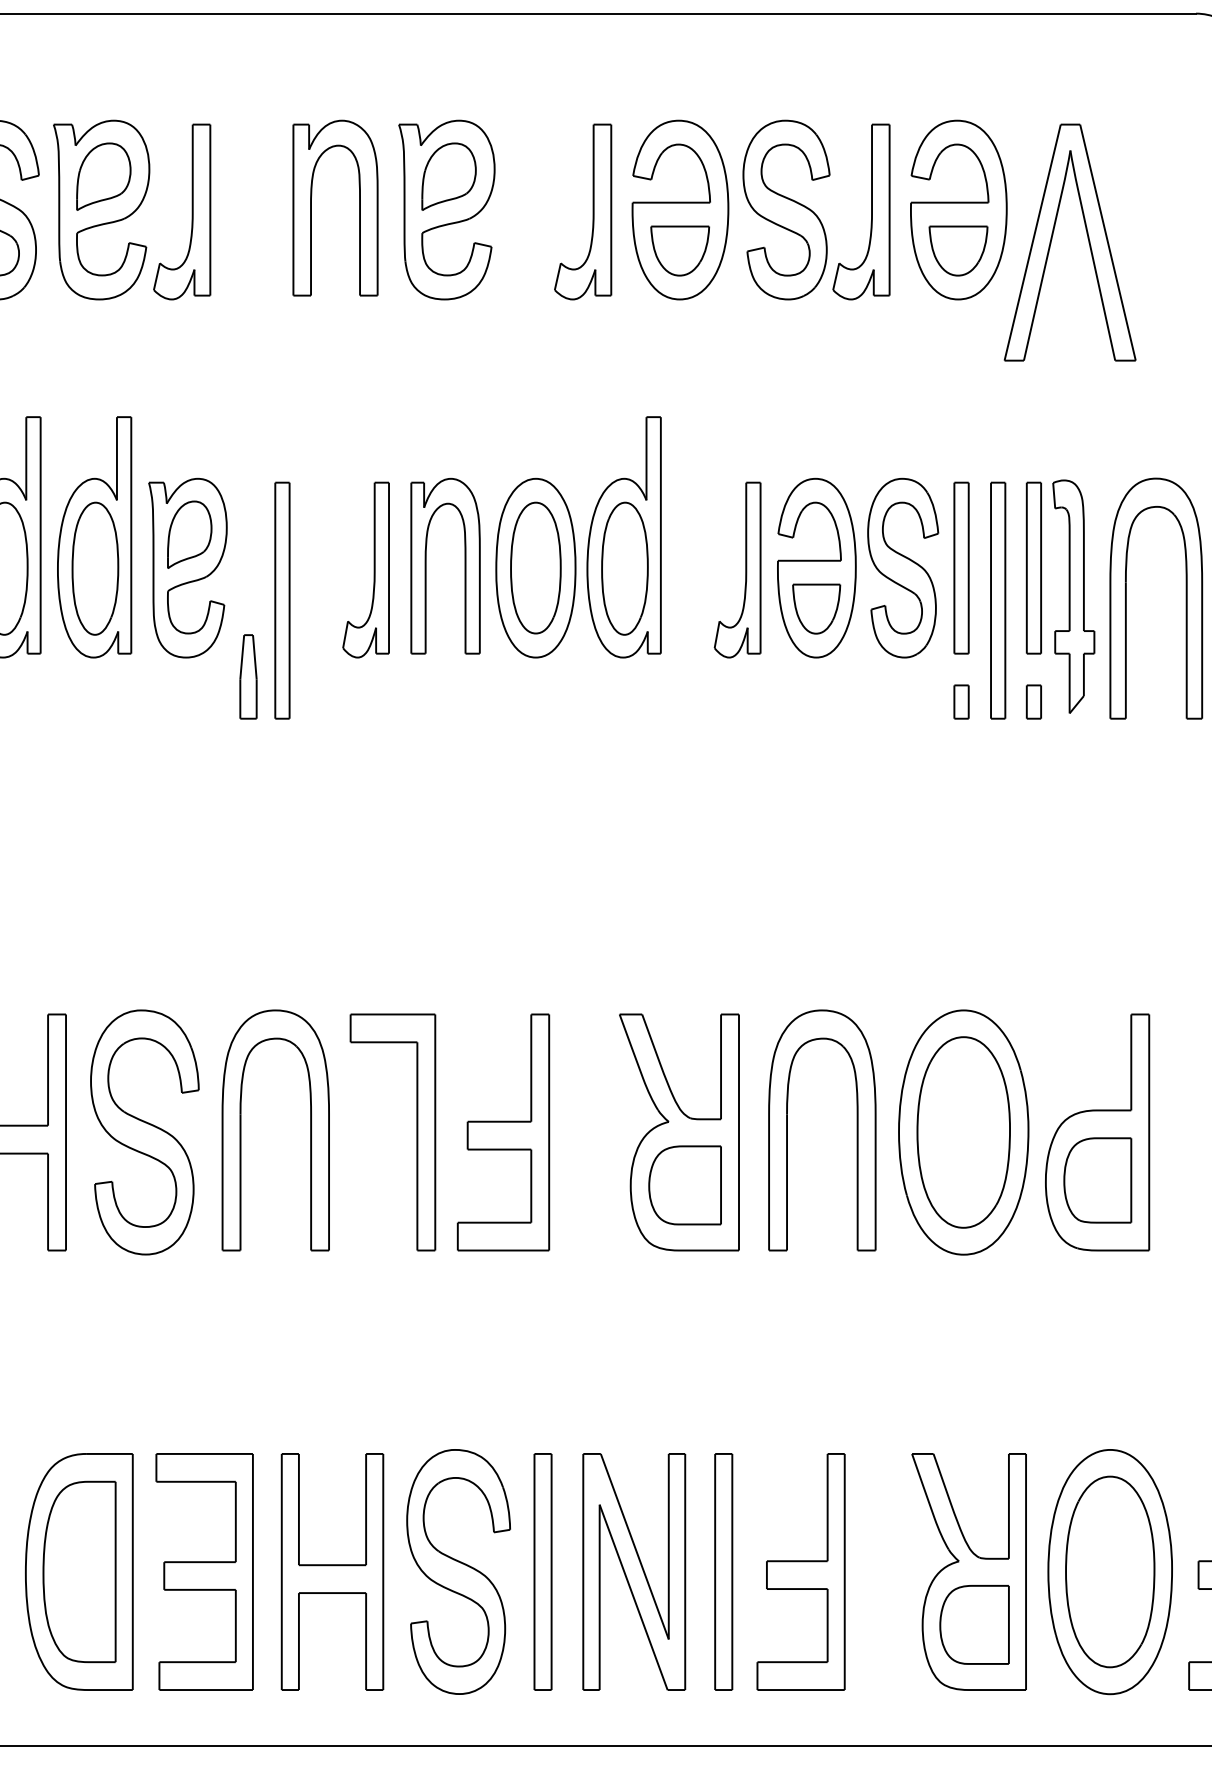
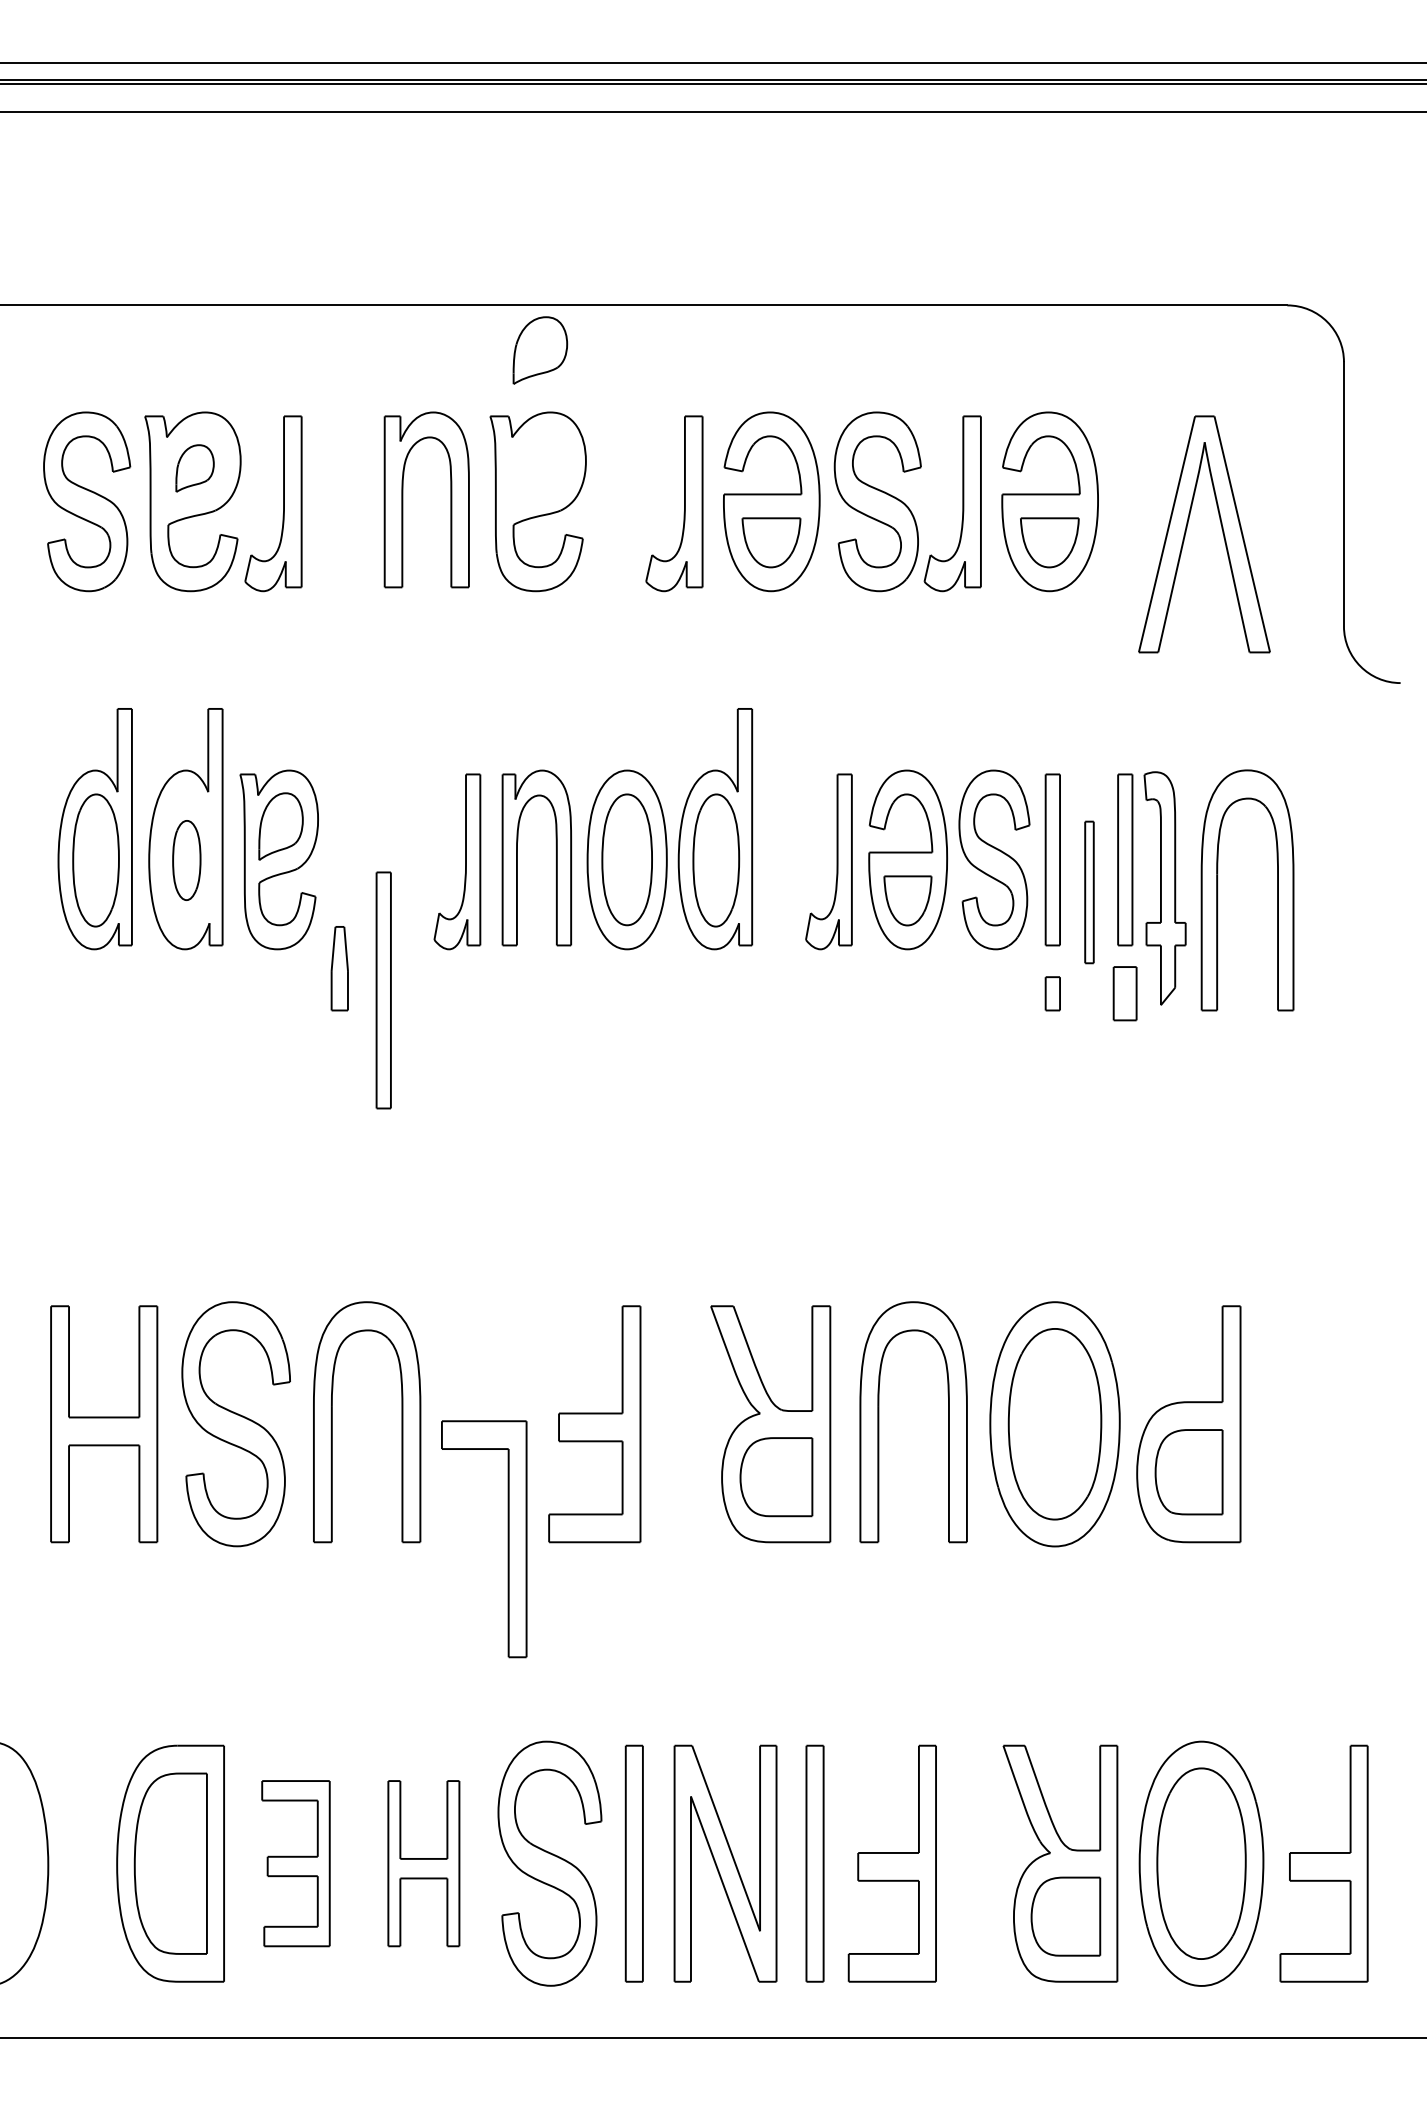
part: (103, 176) -> (194, 468), size x0.7
part: (449, 176) -> (540, 350), moved
part: (1087, 237) -> (1221, 529), moved
part: (95, 568) -> (186, 860), size x0.6
part: (282, 600) -> (383, 990), moved
part: (998, 600) -> (1089, 892), size x0.6
part: (1034, 701) -> (1125, 993), size x1.6
part: (416, 1132) -> (507, 1539), moved
part: (204, 1571) -> (295, 1863), size x0.7
part: (332, 1571) -> (423, 1863), size x0.7

